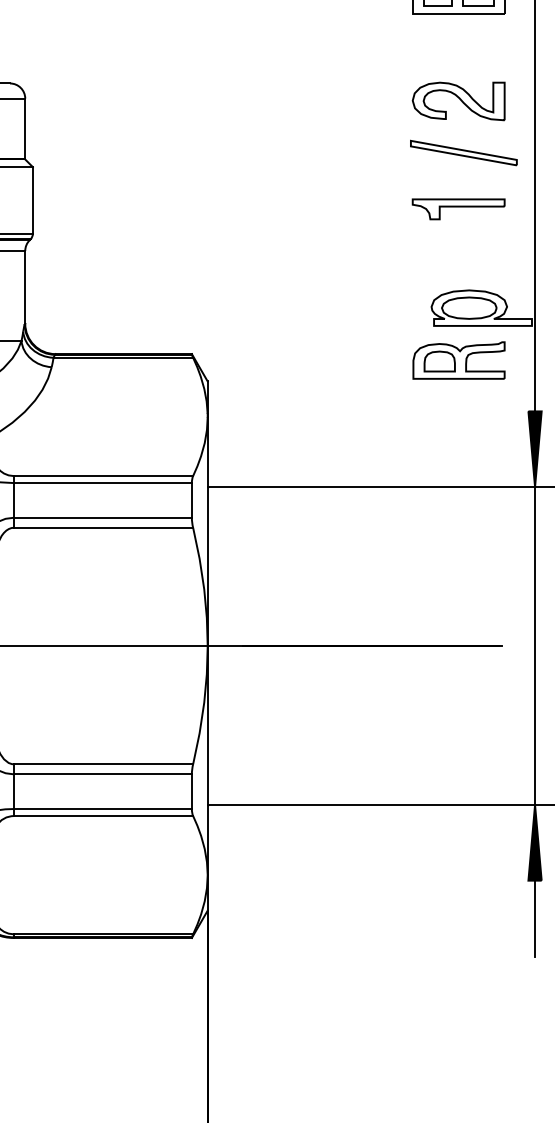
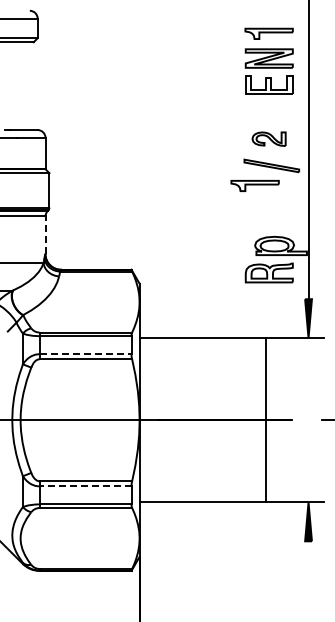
part: (457, 99) -> (268, 138), size x0.7
part: (457, 208) -> (254, 185), moved
line: (25, 287) -> (45, 235), solid -> dashed
line: (102, 518) -> (85, 354), solid -> dashed
line: (534, 646) -> (265, 420), moved
line: (102, 774) -> (85, 486), solid -> dashed
line: (534, 917) -> (308, 560), removed

